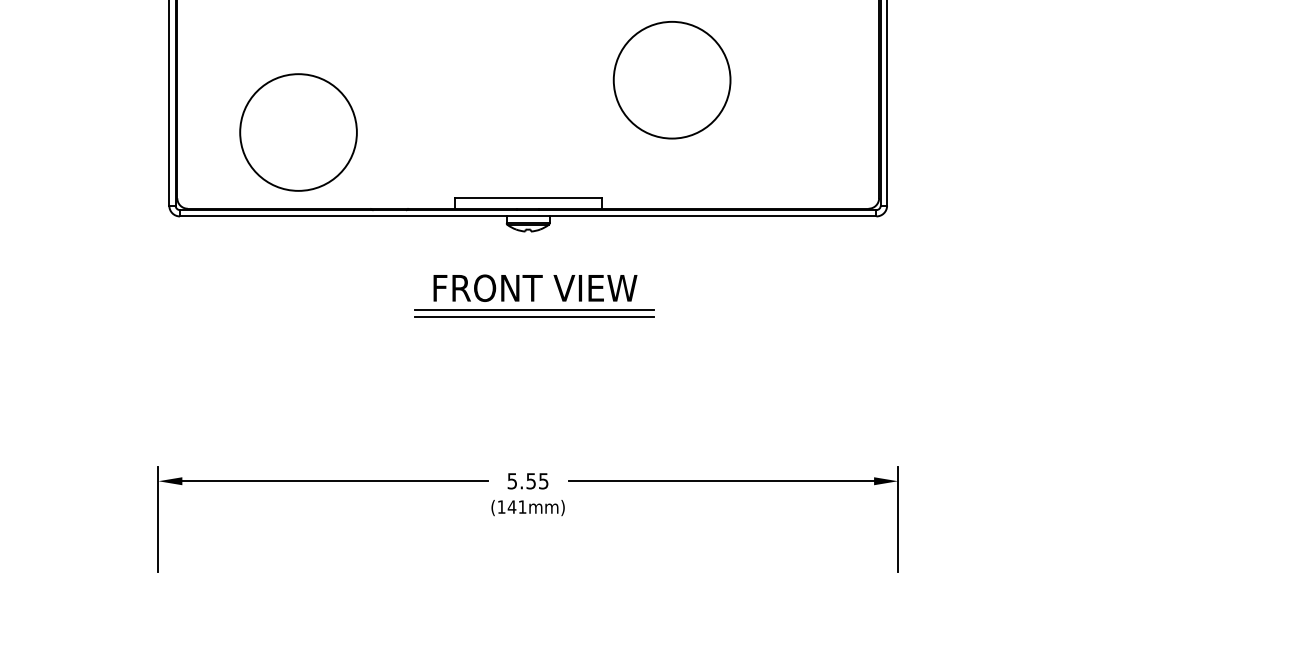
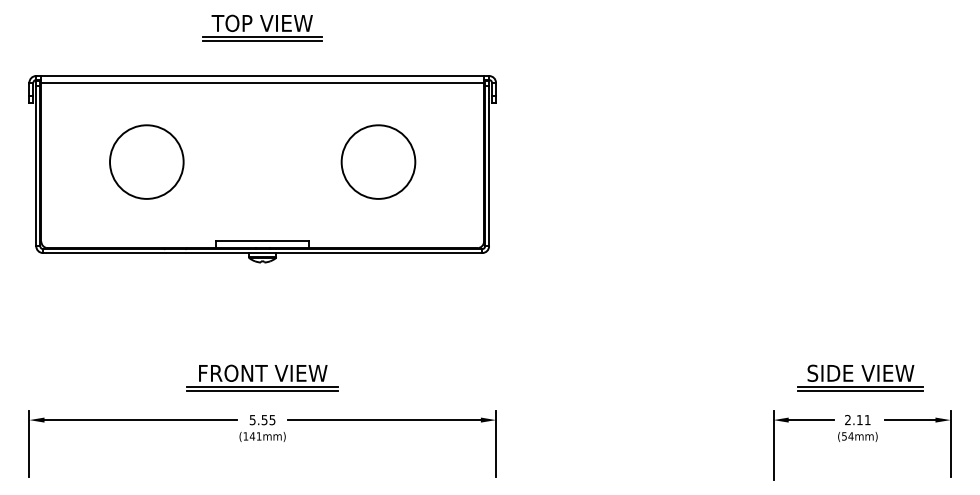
circle: (672, 79) -> (378, 161), moved
circle: (298, 131) -> (146, 161), moved
part: (534, 294) -> (262, 377), moved

